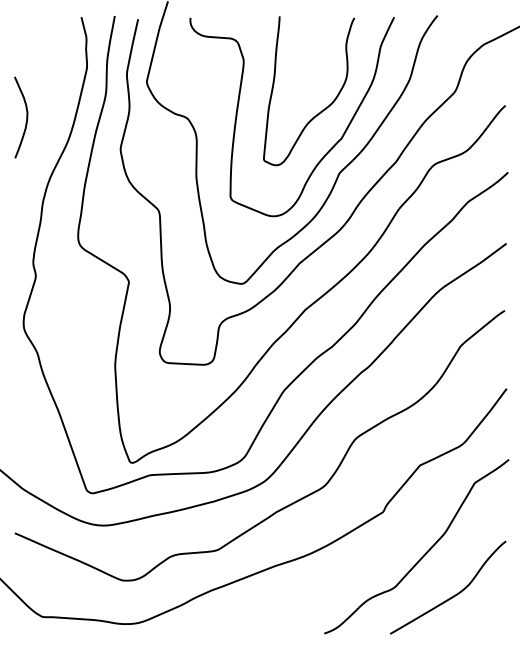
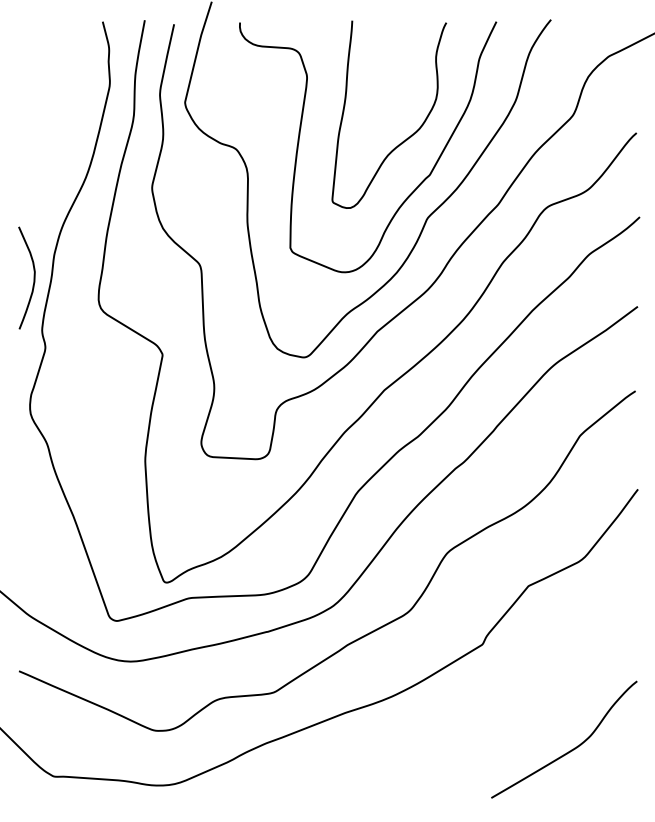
curve: (26, 117) -> (33, 277), moved
curve: (424, 554) -> (534, 697), removed

